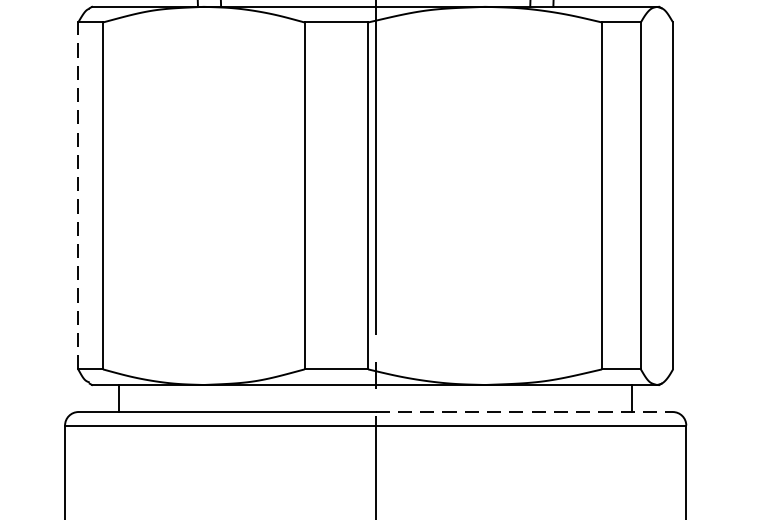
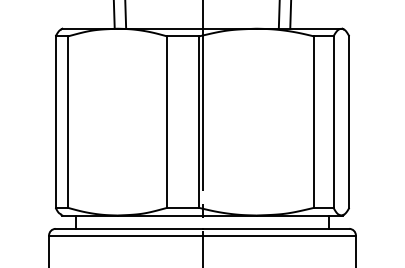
line: (78, 196) -> (55, 122), dashed -> solid
line: (525, 411) -> (276, 228), dashed -> solid

